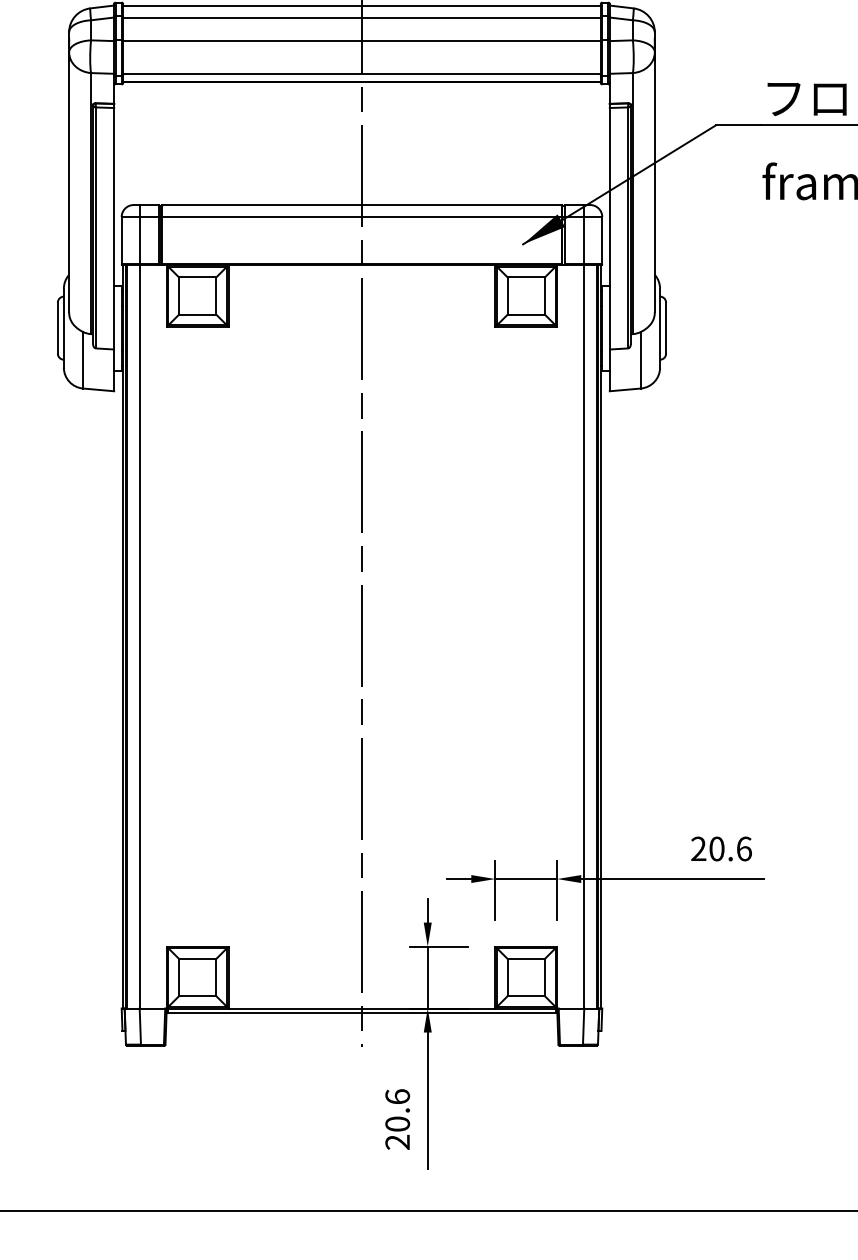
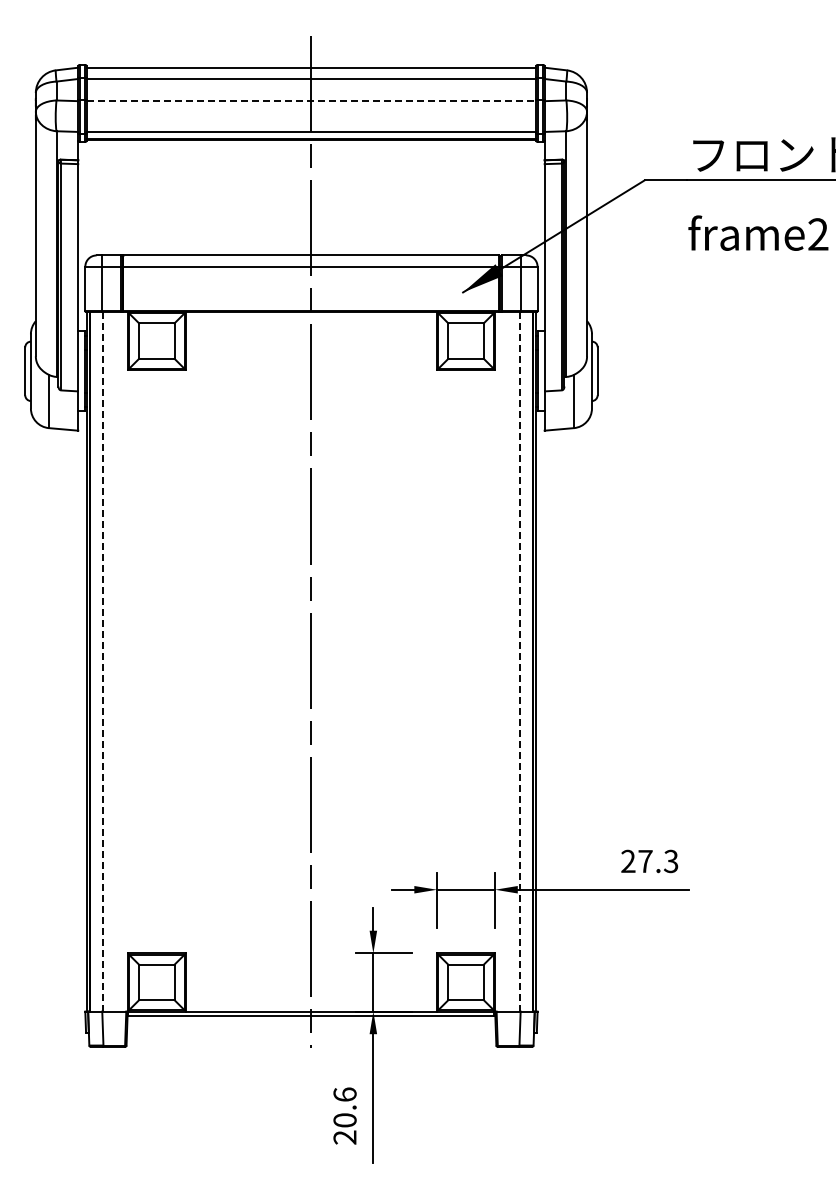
line: (362, 41) -> (311, 101), solid -> dashed
line: (139, 636) -> (102, 661), solid -> dashed
line: (583, 636) -> (519, 661), solid -> dashed
text: (730, 849) -> (658, 861), 20.6 -> 27.3

